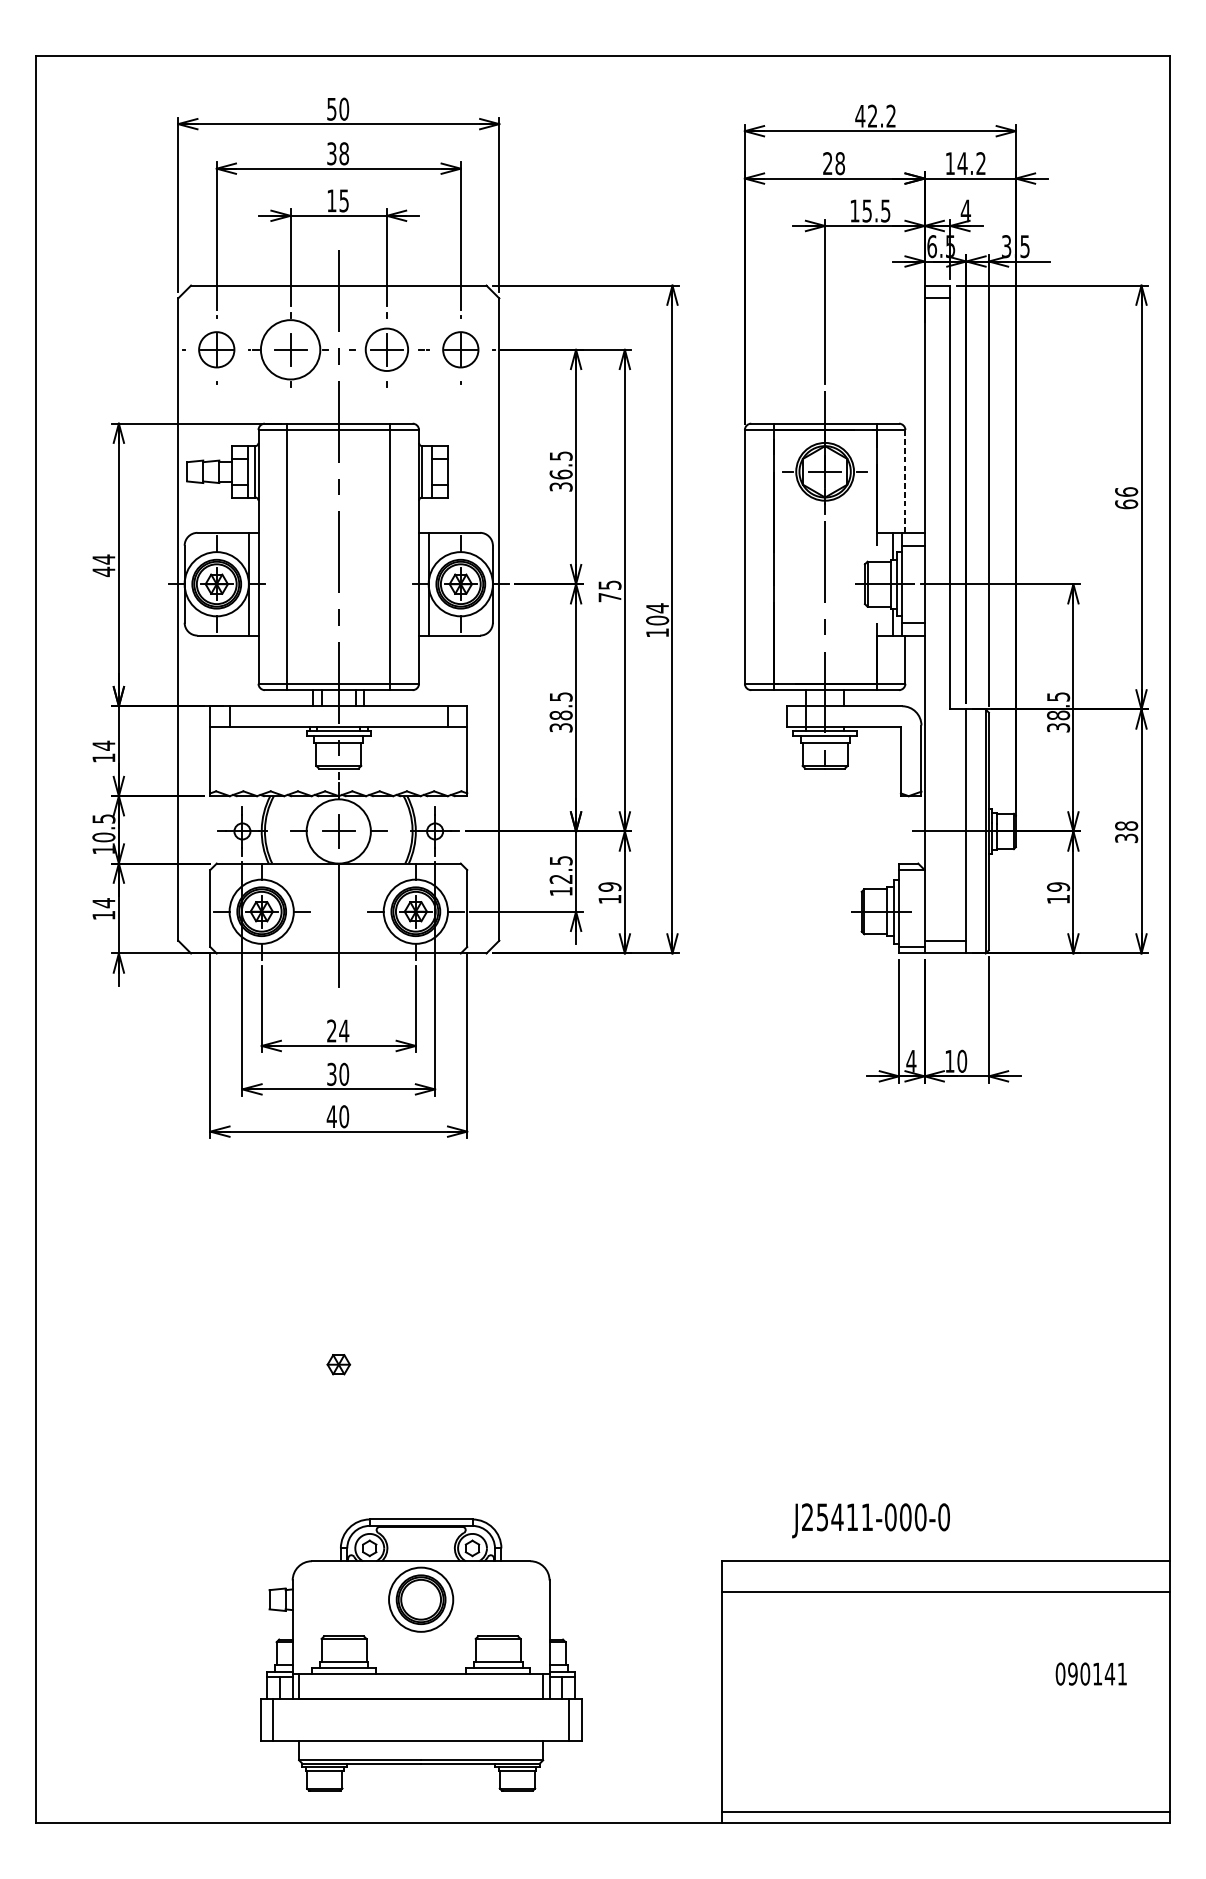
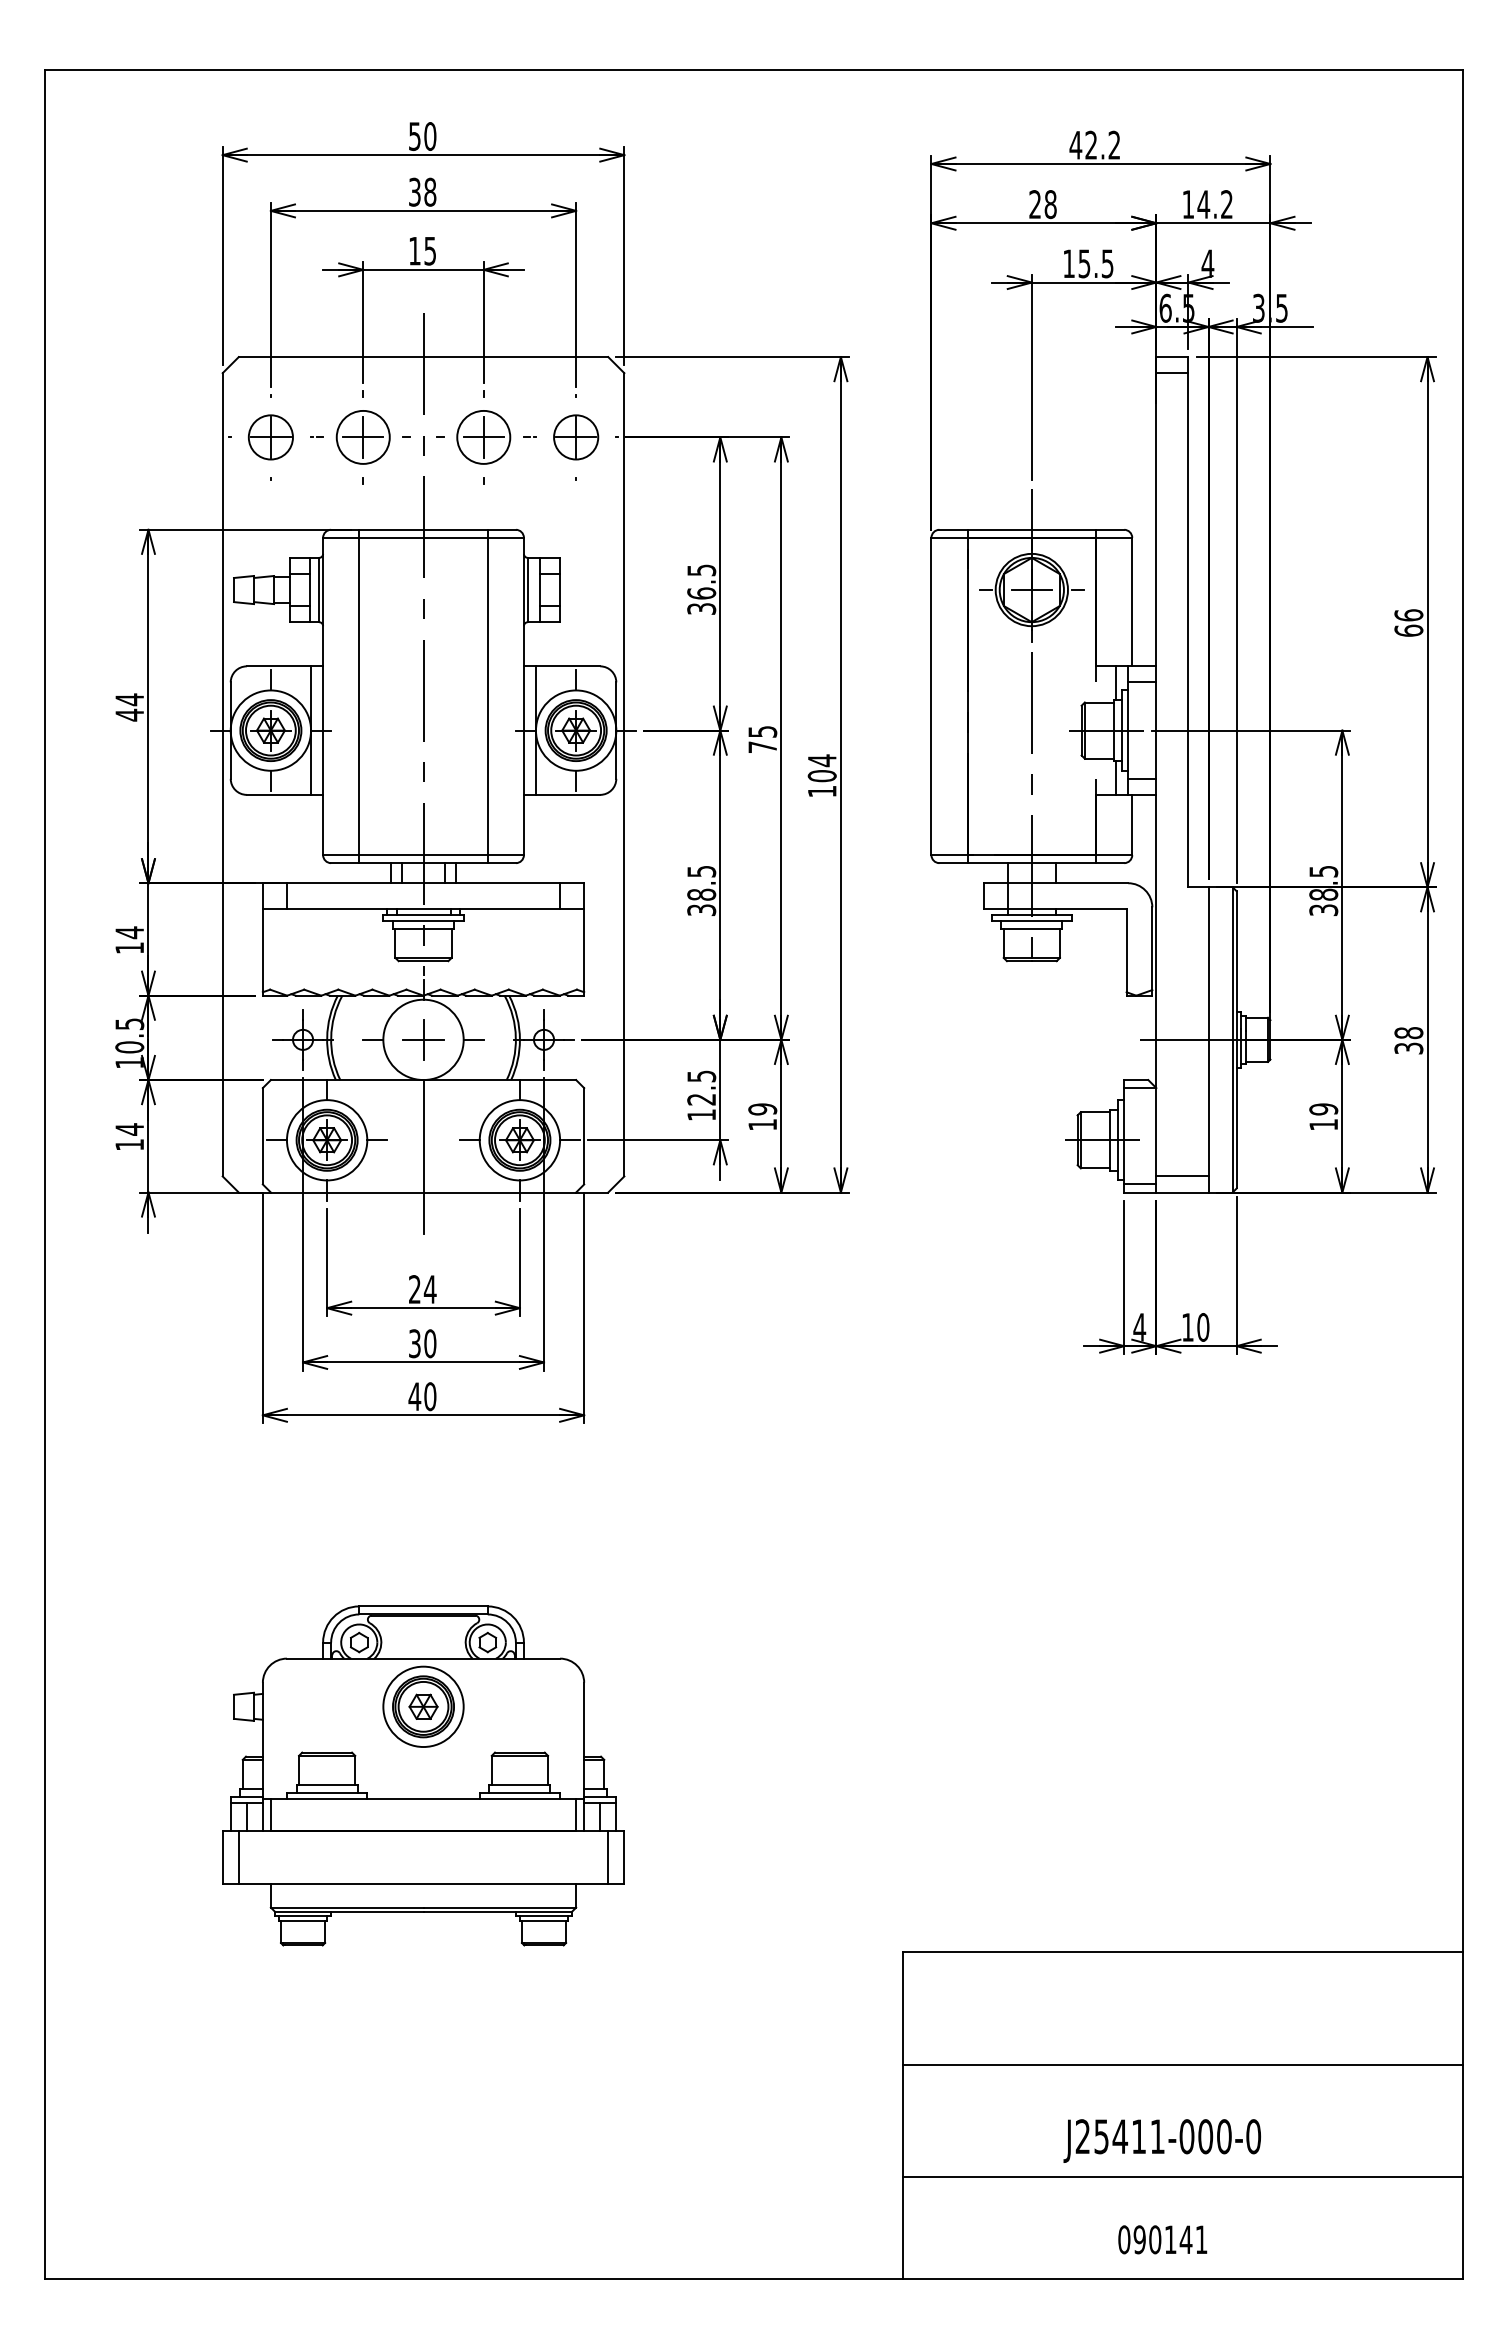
circle: (289, 349) -> (362, 436), size x0.71
line: (905, 480) -> (1132, 601), dashed -> solid
text: (870, 1520) -> (1161, 2140), moved
line: (945, 1592) -> (1182, 2064), moved
part: (421, 1654) -> (423, 1775), moved
text: (1091, 1673) -> (1162, 2239), moved
line: (945, 1812) -> (1182, 2177), moved

